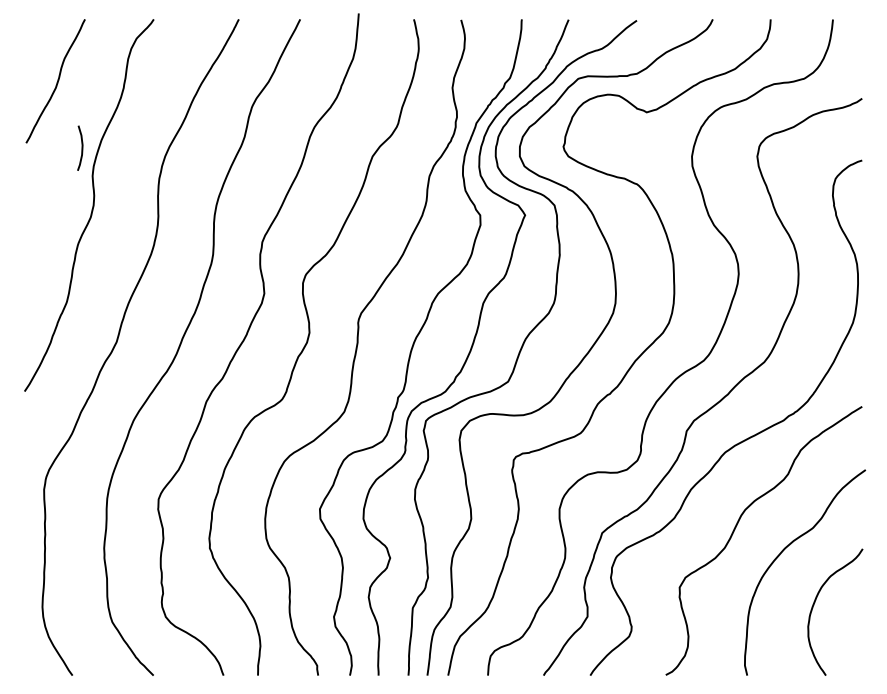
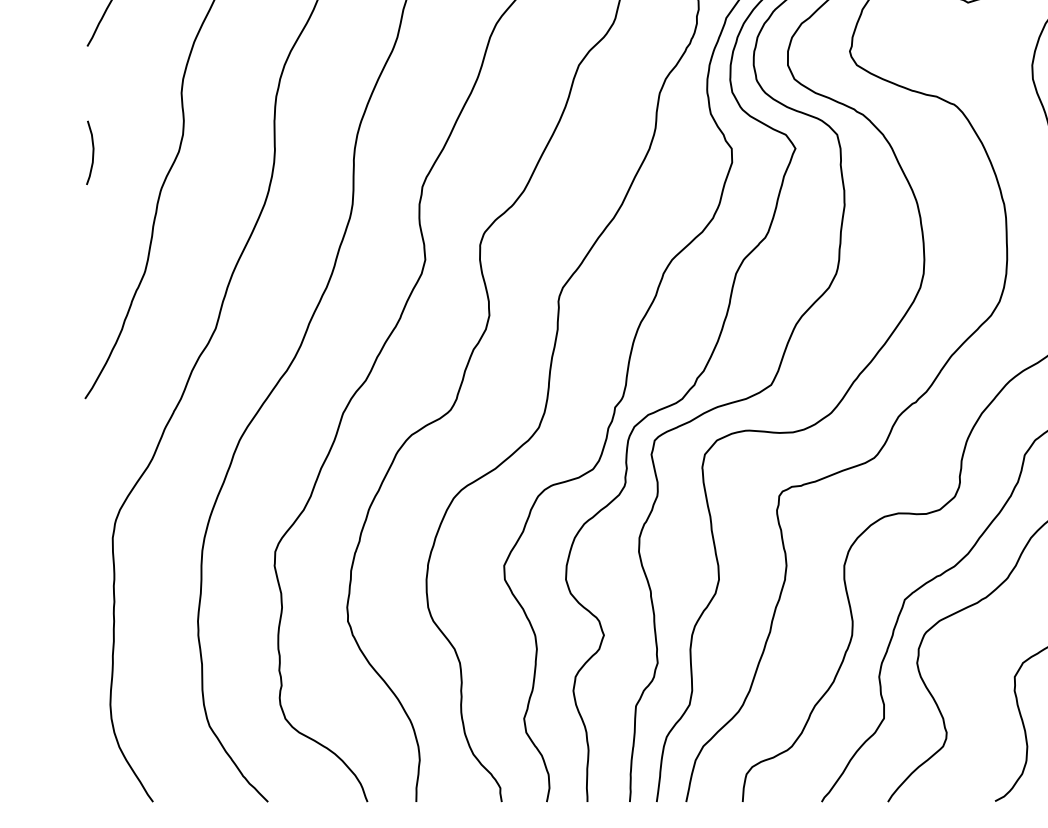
curve: (81, 147) -> (91, 151), moved

